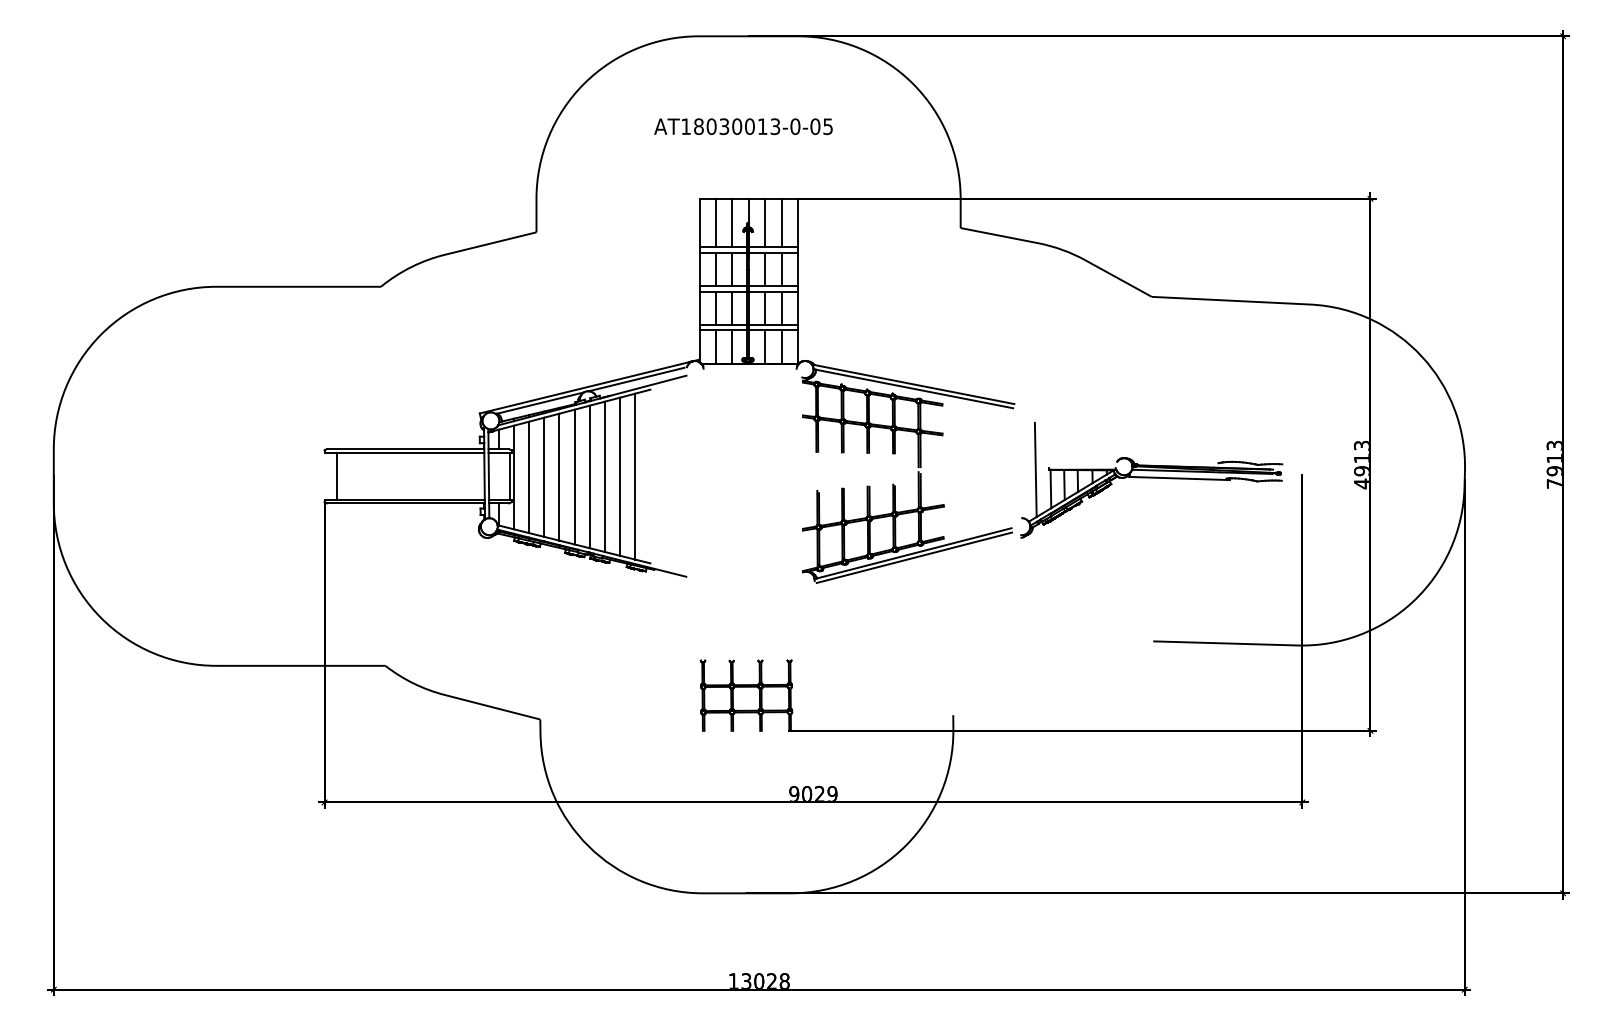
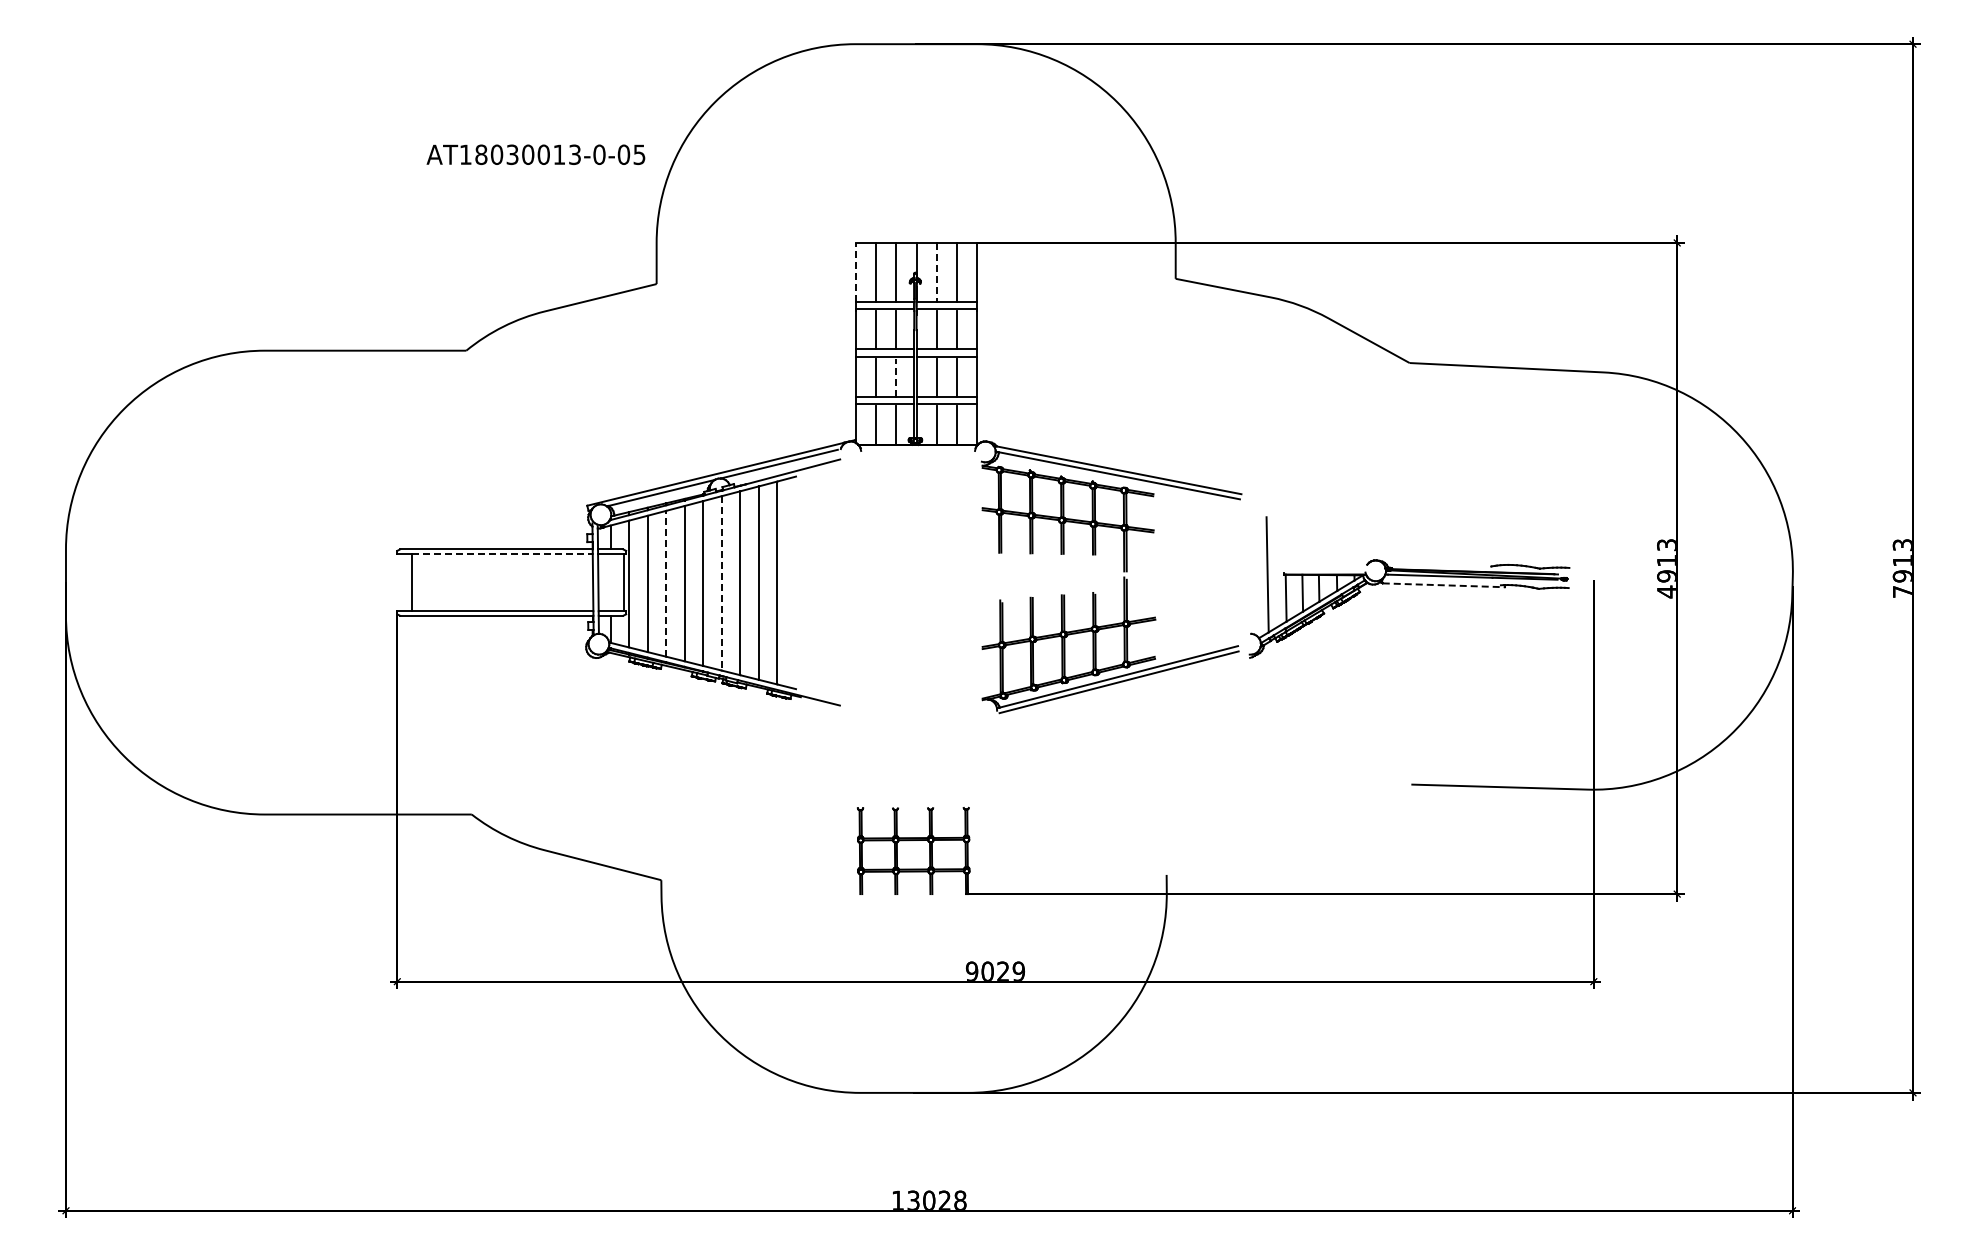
text: (743, 126) -> (535, 154), moved
line: (699, 222) -> (856, 271), solid -> dashed
line: (765, 222) -> (936, 272), solid -> dashed
line: (732, 308) -> (896, 377), solid -> dashed
line: (411, 452) -> (503, 553), solid -> dashed
line: (544, 477) -> (666, 583), solid -> dashed
line: (589, 477) -> (721, 583), solid -> dashed
line: (1180, 478) -> (1444, 585), solid -> dashed

